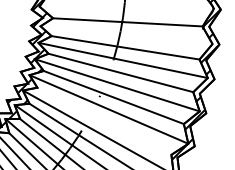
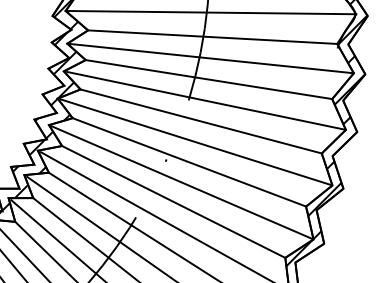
line: (126, 7) -> (210, 12), added
line: (126, 35) -> (210, 59), added
line: (104, 120) -> (173, 200), added

